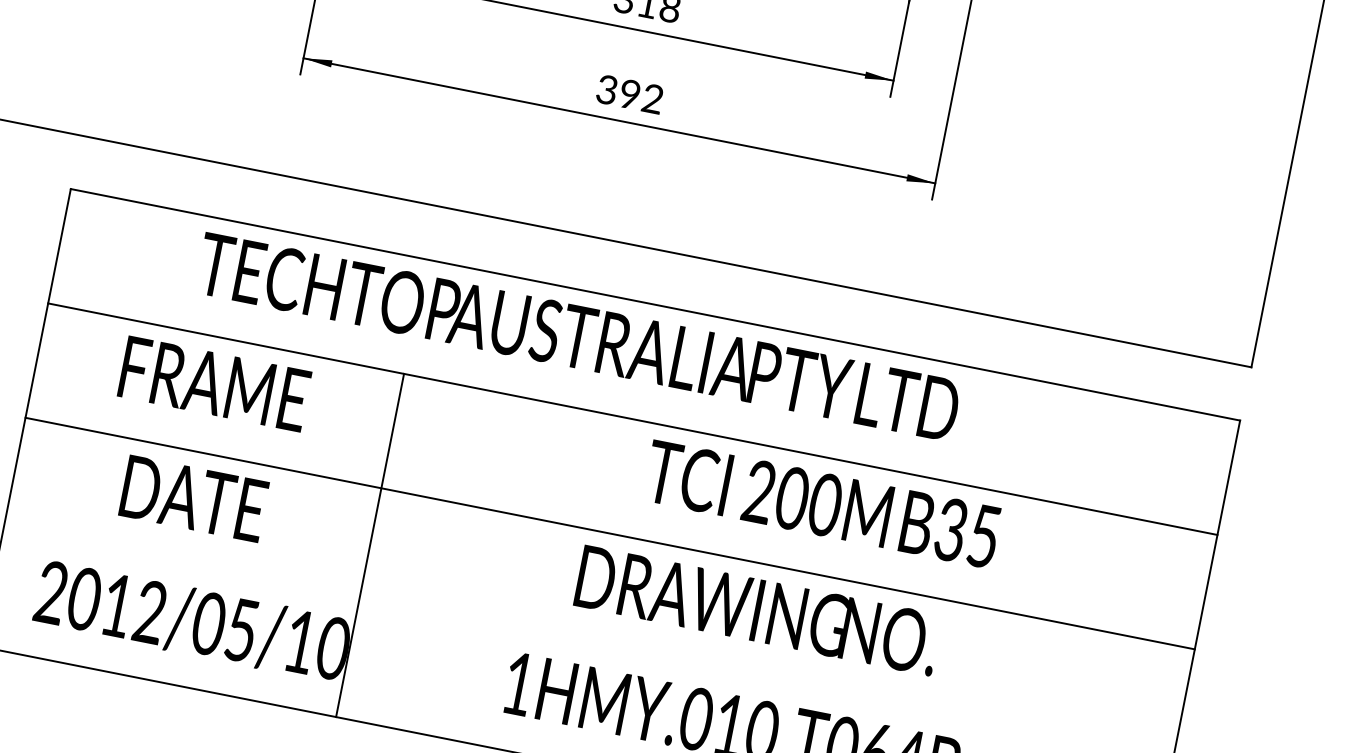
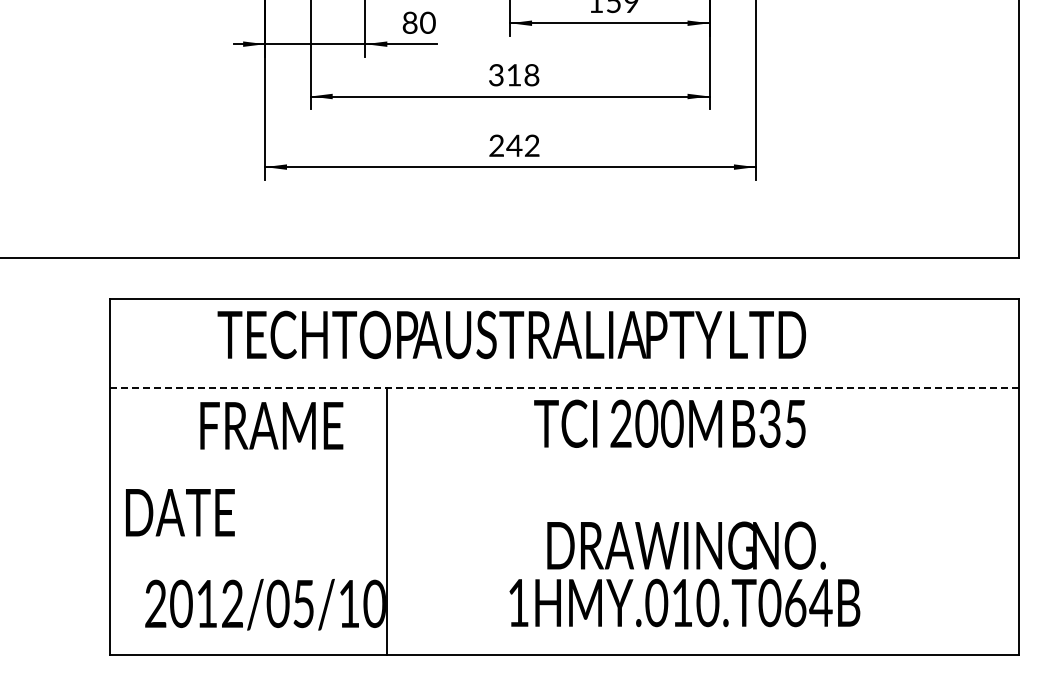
text: (618, 91) -> (505, 145), 392 -> 242
text: (214, 383) -> (271, 425), moved
line: (632, 419) -> (564, 388), solid -> dashed
text: (194, 498) -> (180, 512), moved
text: (821, 503) -> (669, 423), moved
line: (609, 534) -> (564, 477), removed
text: (757, 610) -> (686, 545), moved

